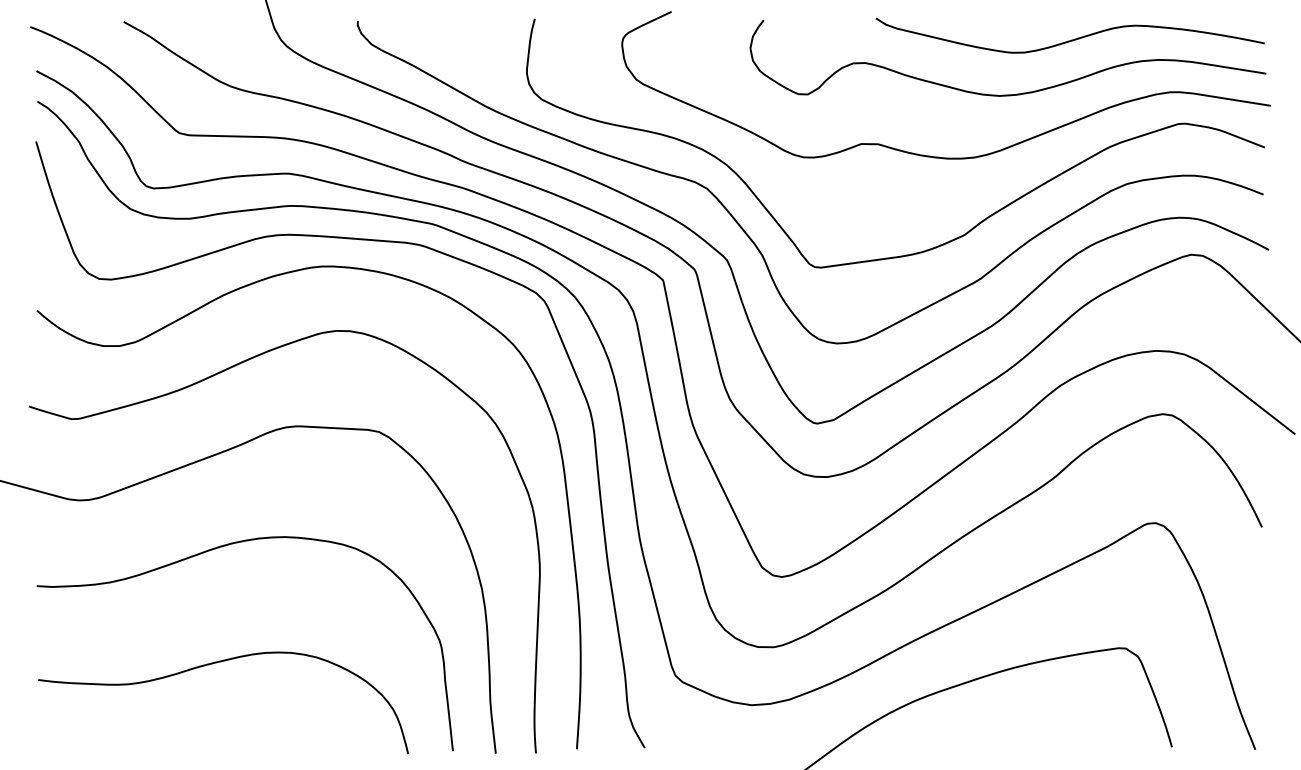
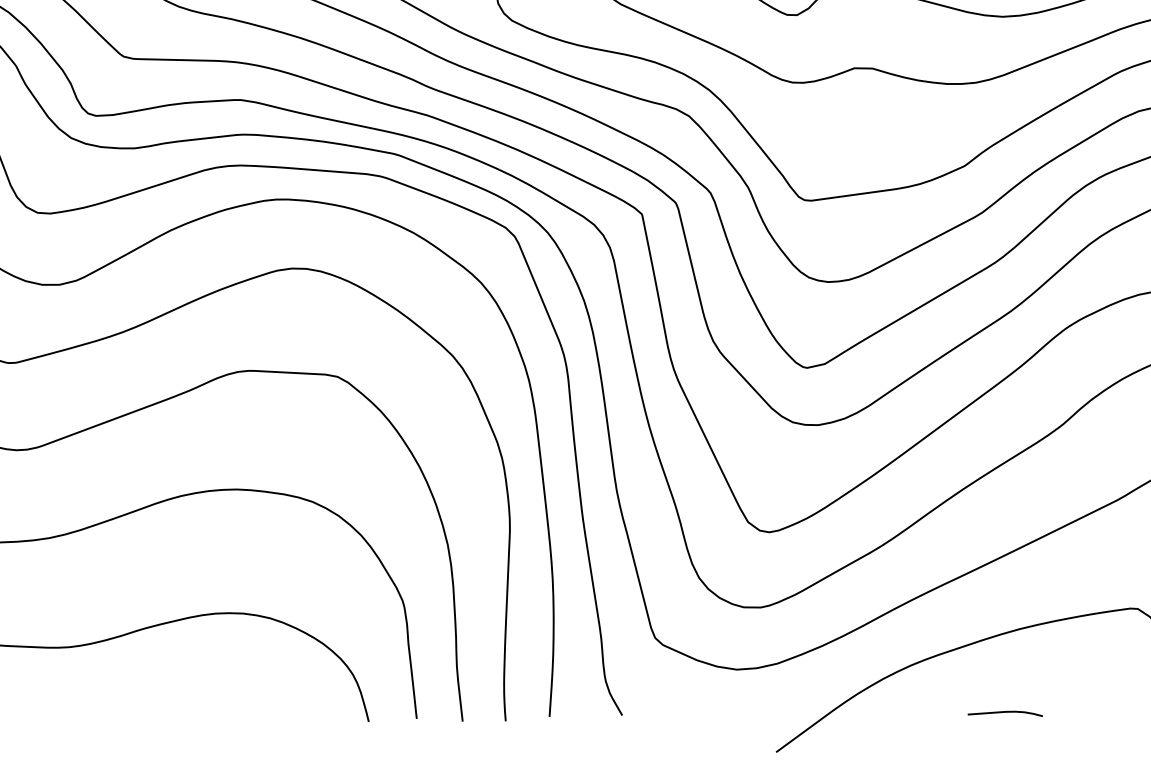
curve: (1002, 745) -> (1005, 712), added

